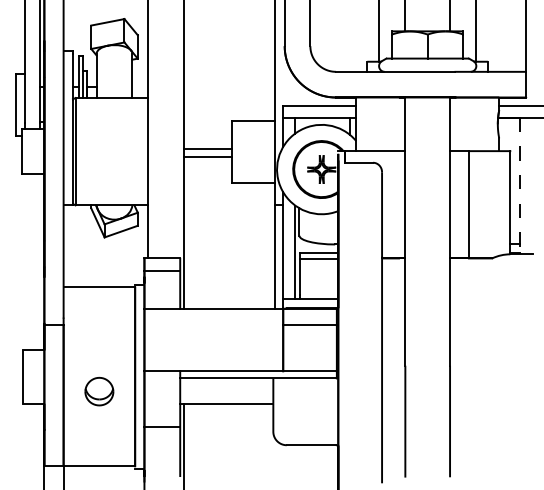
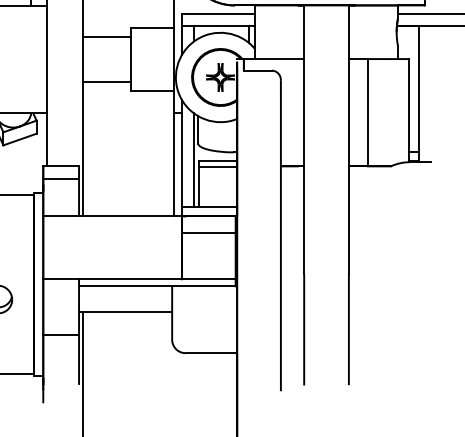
line: (208, 149) -> (107, 82), moved
line: (208, 157) -> (107, 37), moved
line: (520, 186) -> (419, 94), dashed -> solid

